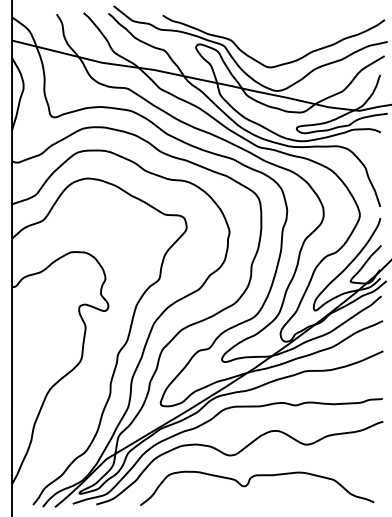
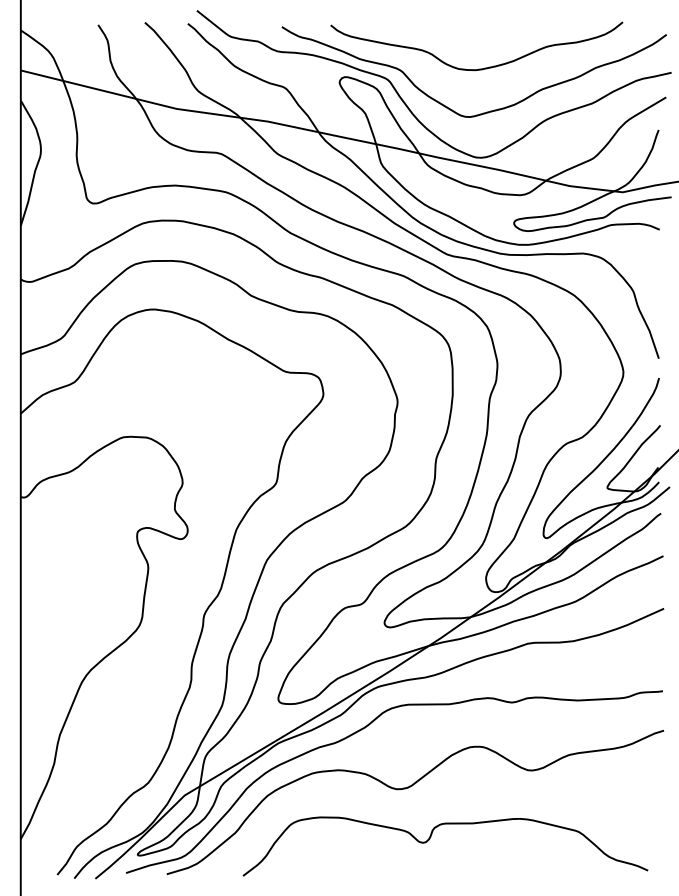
curve: (278, 38) -> (482, 66), added

